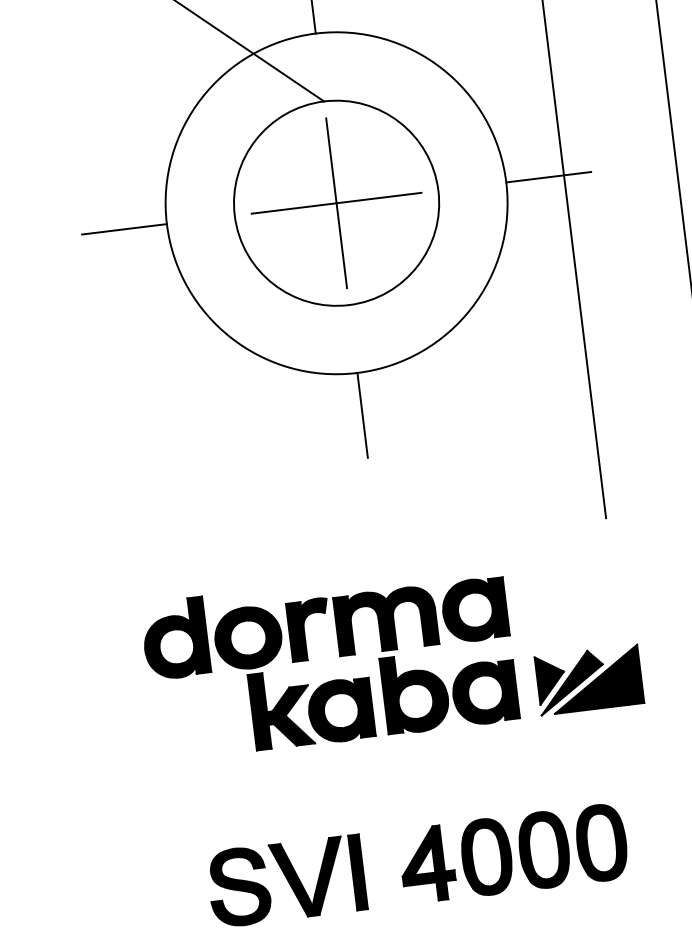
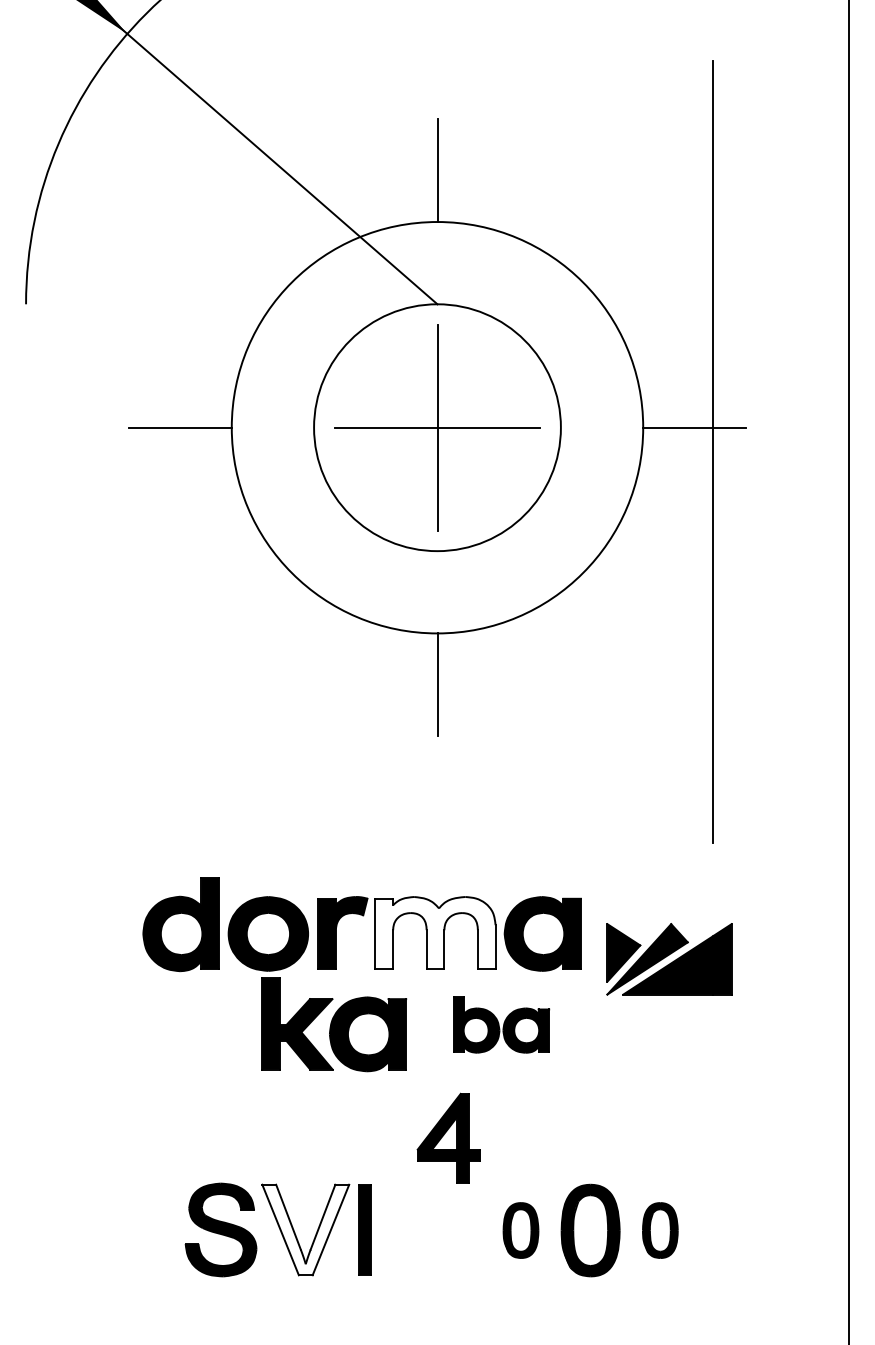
fill: (386, 620) -> (435, 933), removed
part: (589, 680) -> (669, 959), moved
part: (449, 689) -> (501, 1024), size x0.6
part: (601, 842) -> (660, 1230), size x0.6
part: (486, 857) -> (520, 1230), size x0.6
part: (426, 863) -> (448, 1137), moved
fill: (308, 878) -> (305, 1229), removed

